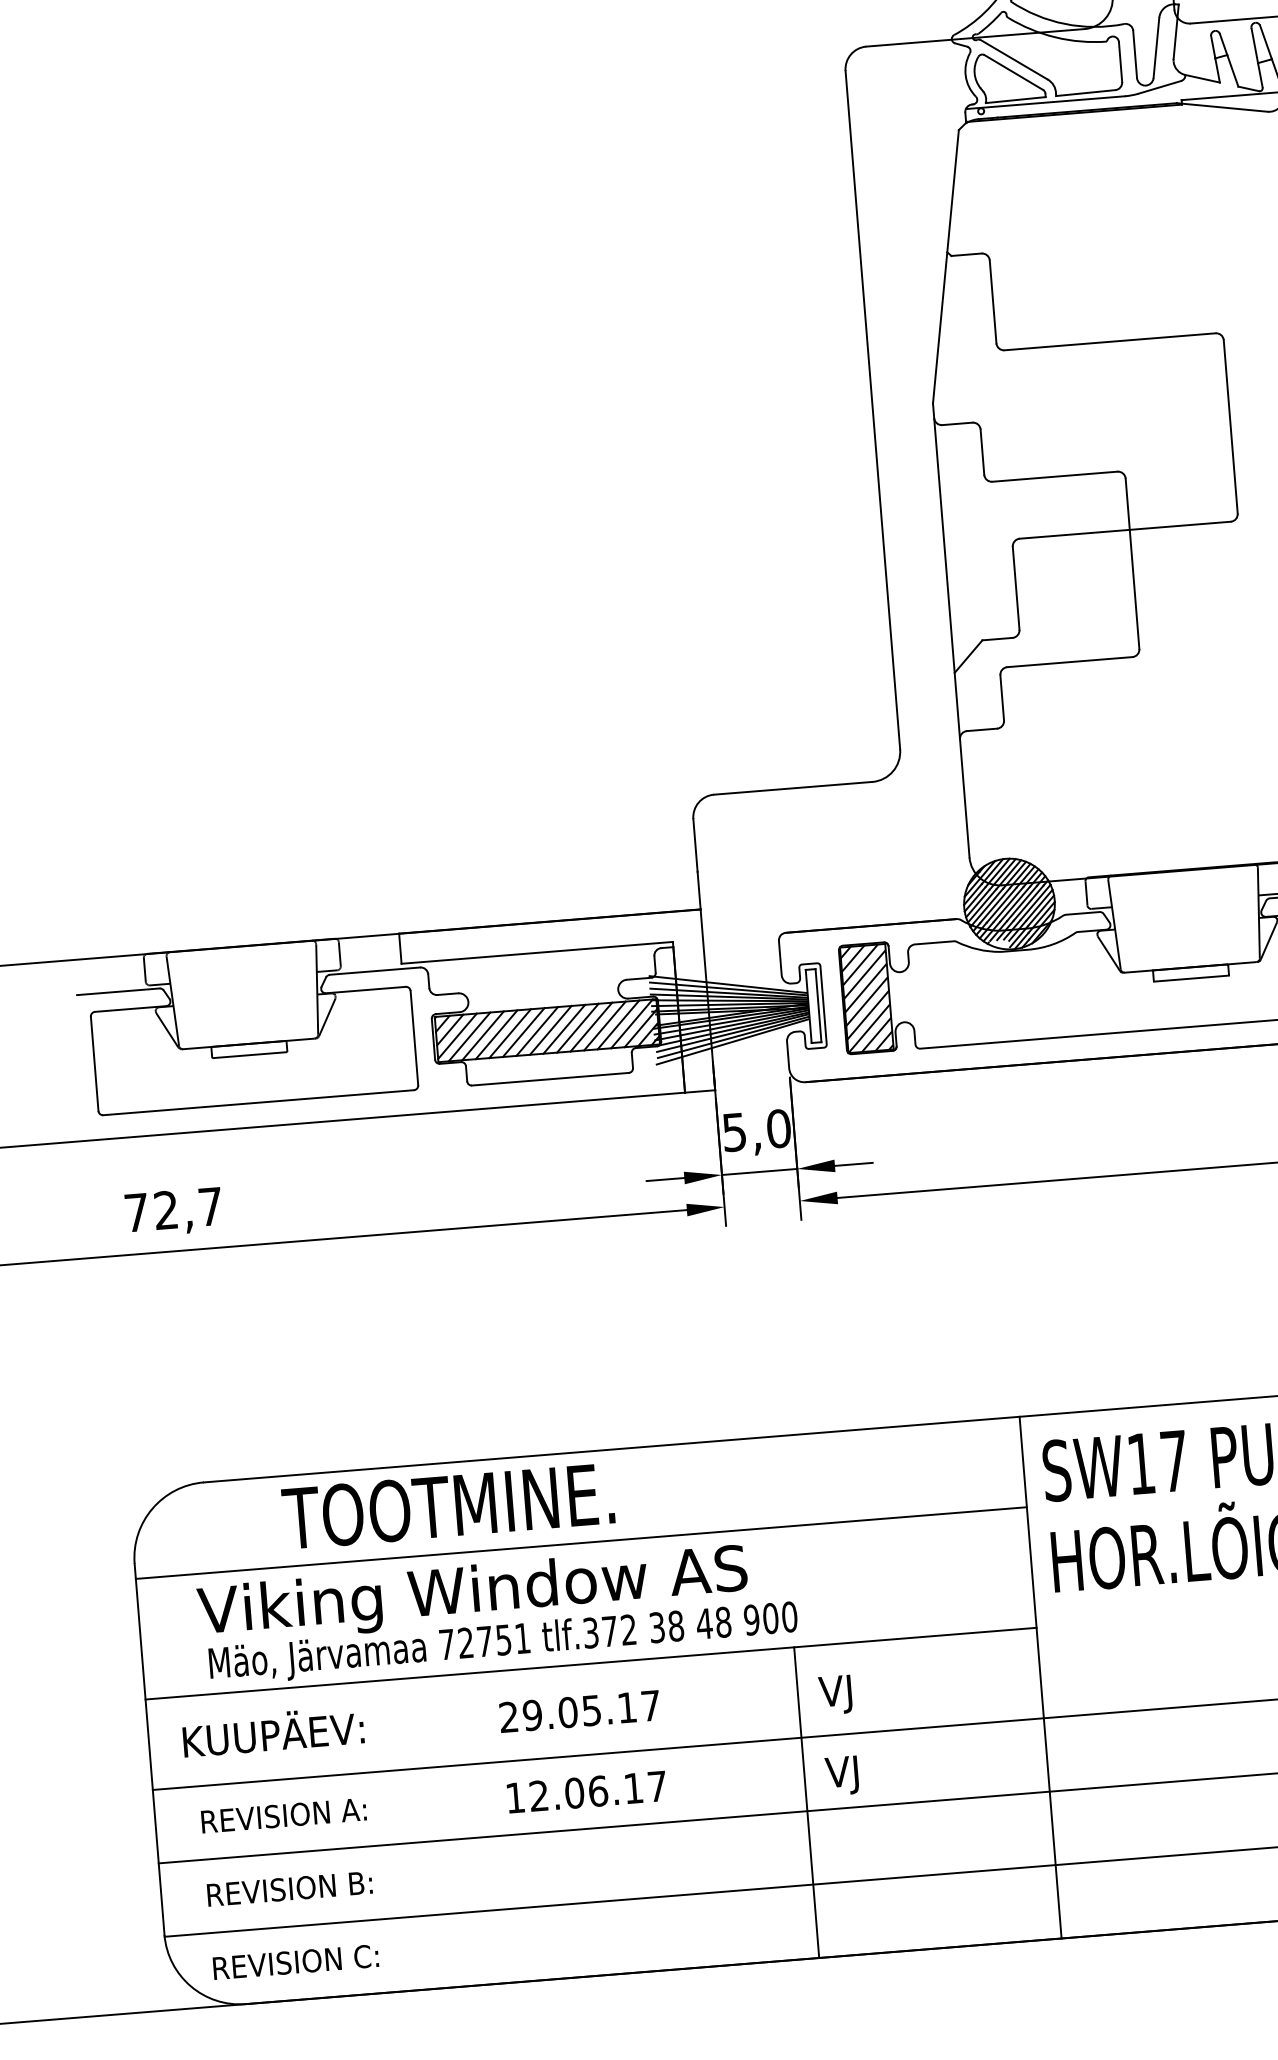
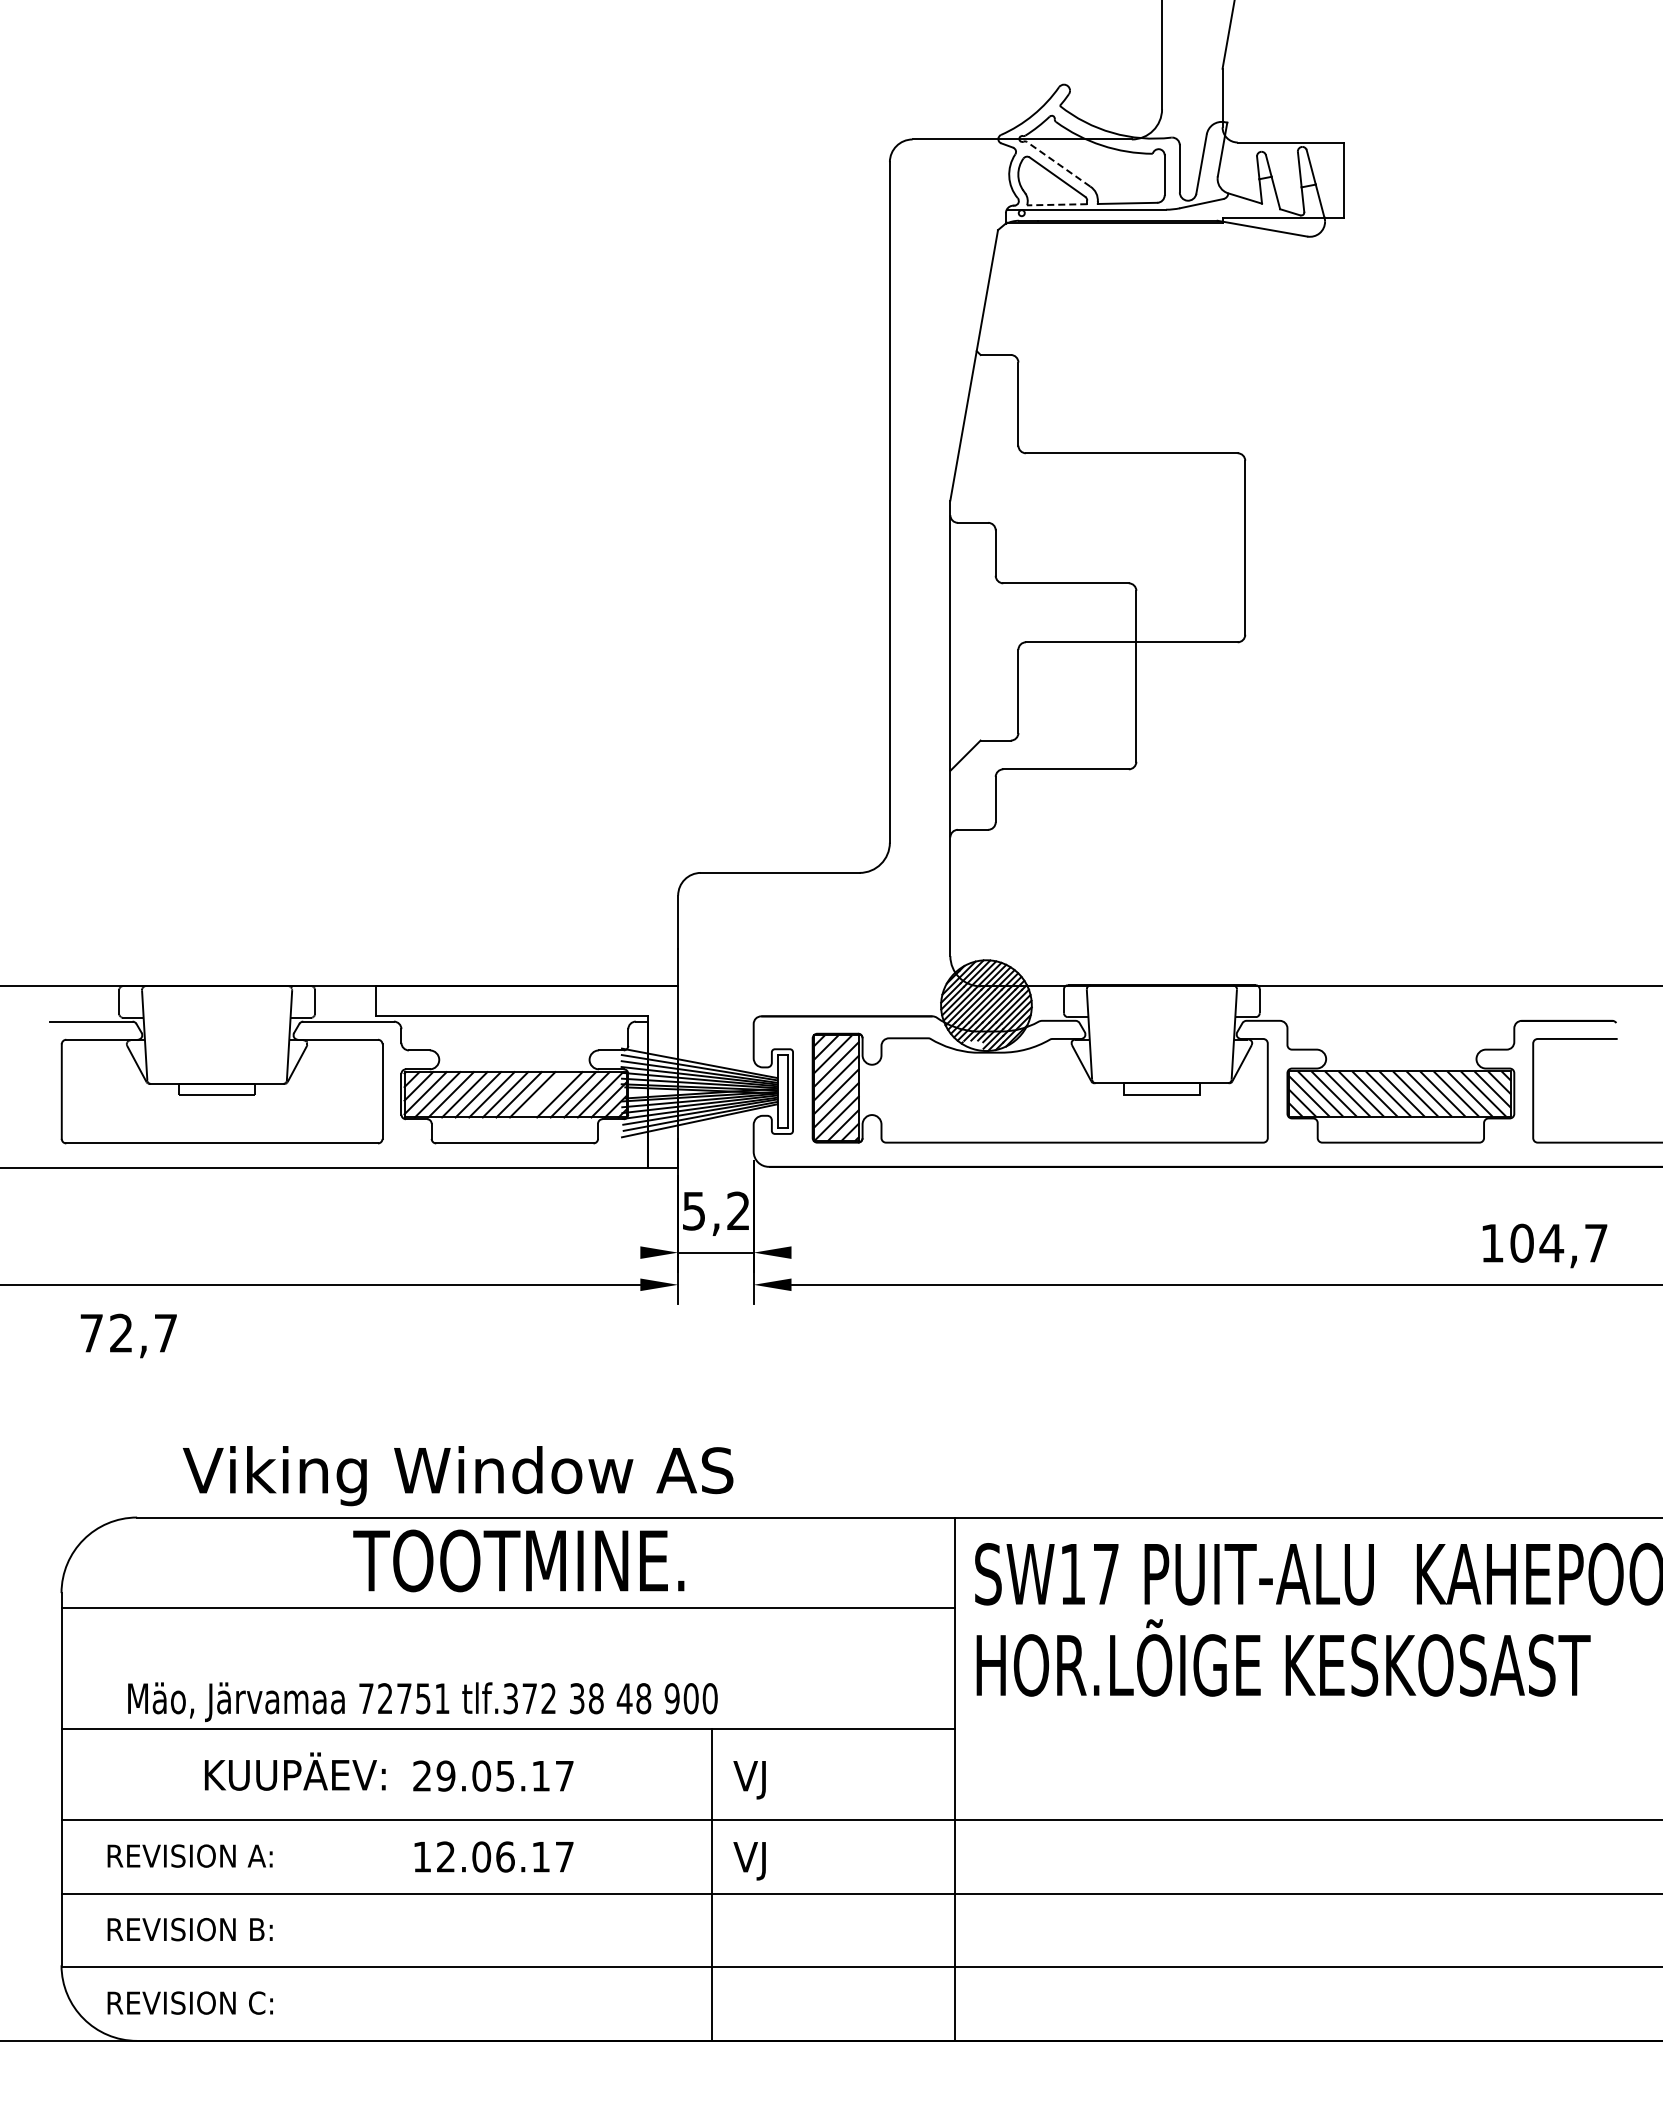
line: (1013, 59) -> (1058, 164), solid -> dashed
line: (1015, 99) -> (1056, 204), solid -> dashed
line: (577, 1027) -> (545, 1094), removed
text: (778, 1128) -> (738, 1210), 5,0 -> 5,2
line: (853, 1164) -> (810, 1252), removed
line: (665, 1179) -> (621, 1252), removed
text: (173, 1211) -> (128, 1335), moved
text: (447, 1505) -> (518, 1560), moved
text: (473, 1595) -> (458, 1476), moved
text: (273, 1731) -> (295, 1771), moved

